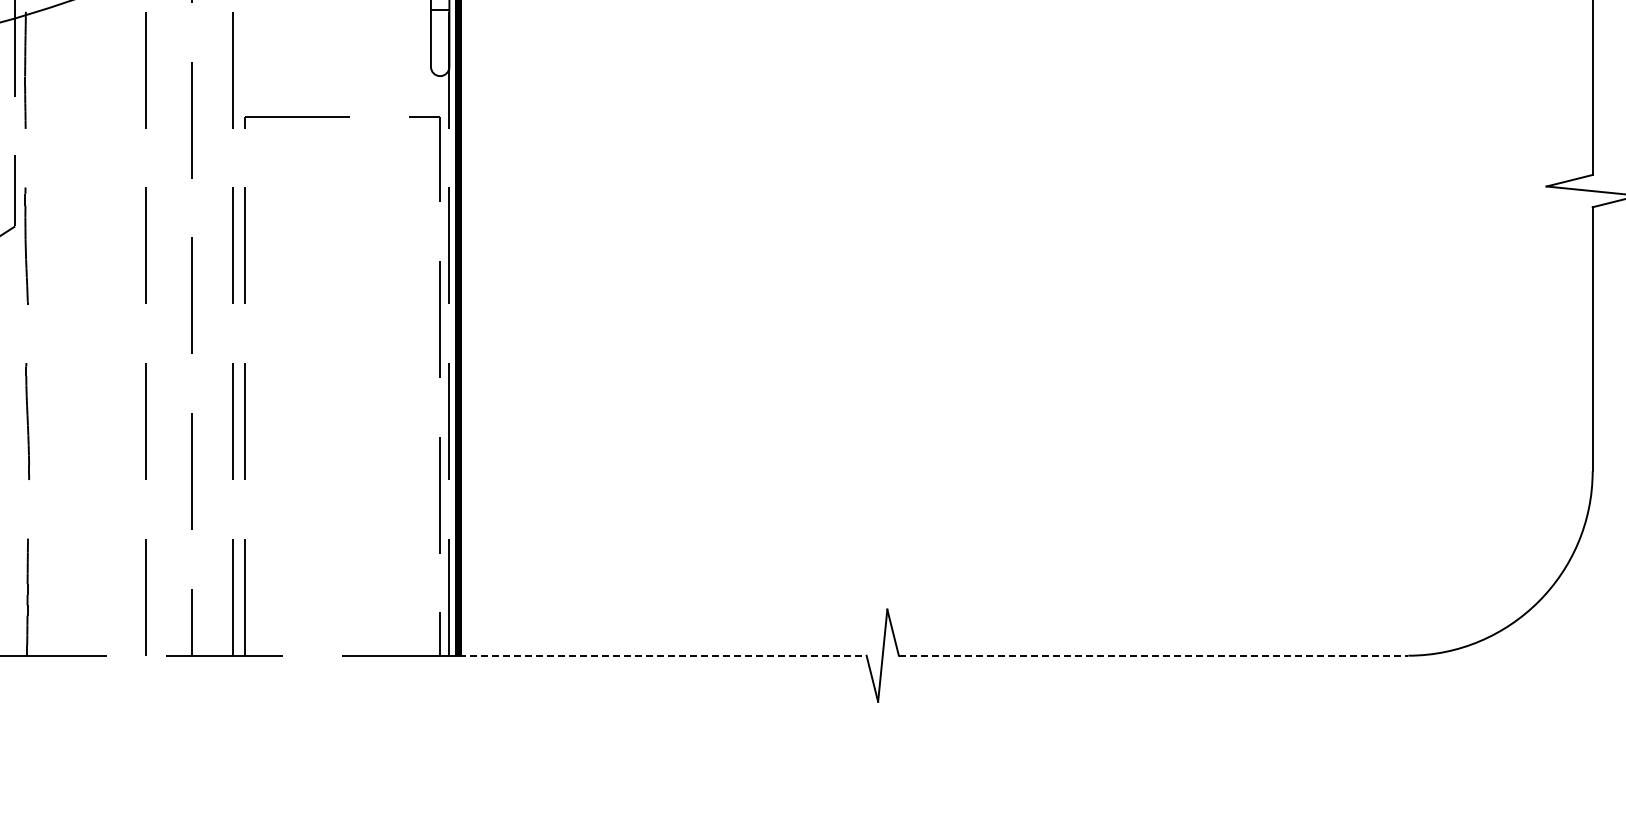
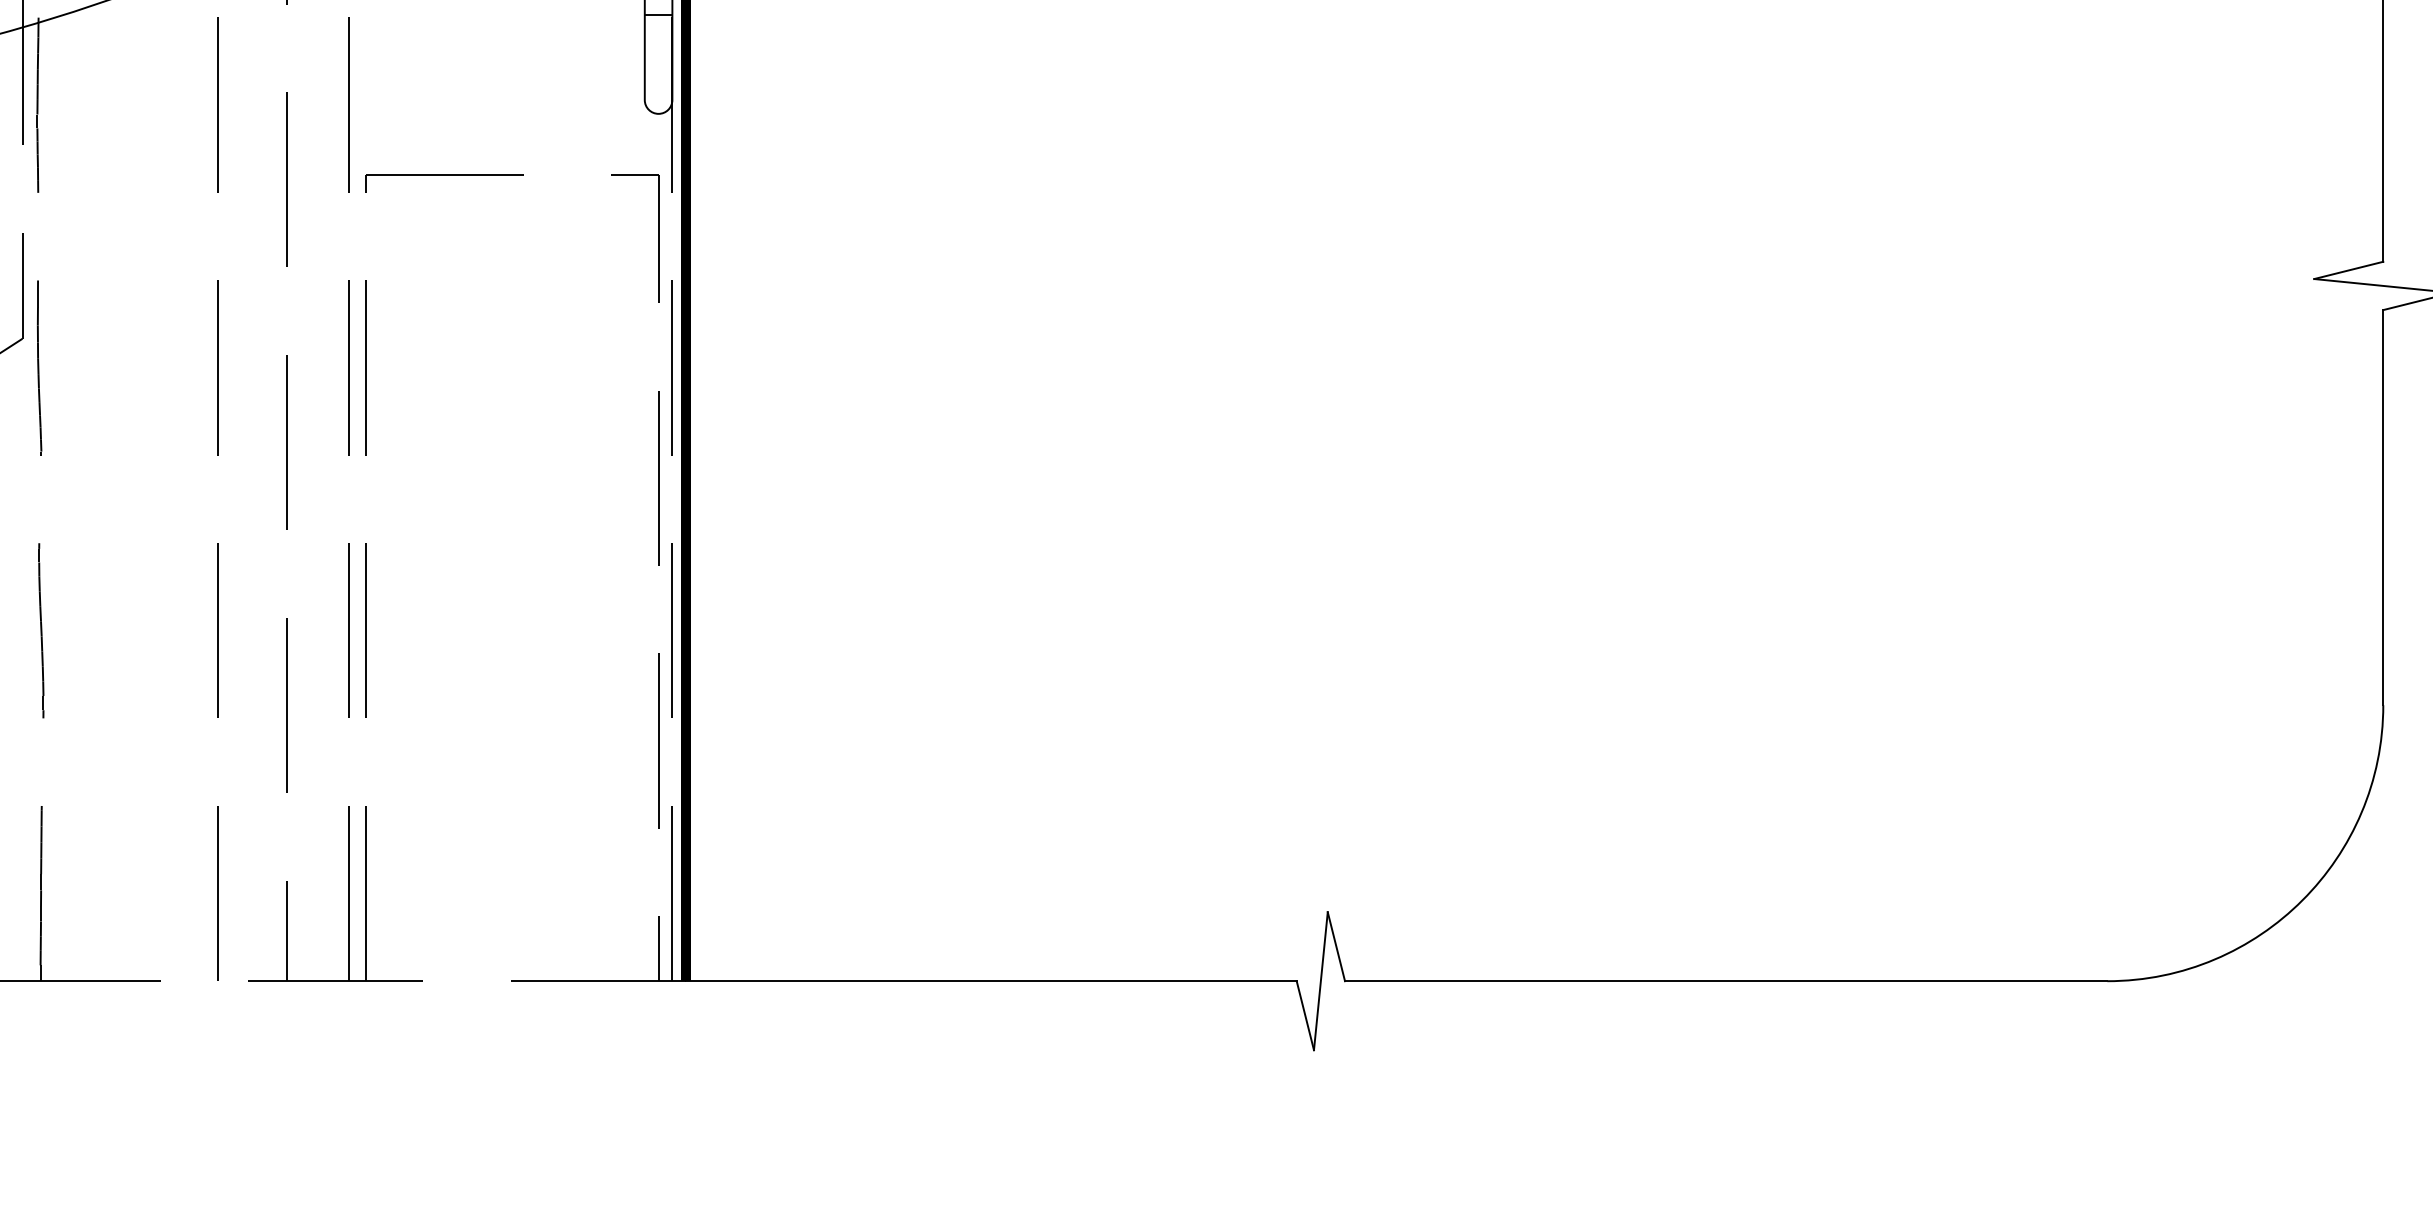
line: (662, 655) -> (991, 980), dashed -> solid
line: (1153, 655) -> (1726, 980), dashed -> solid

